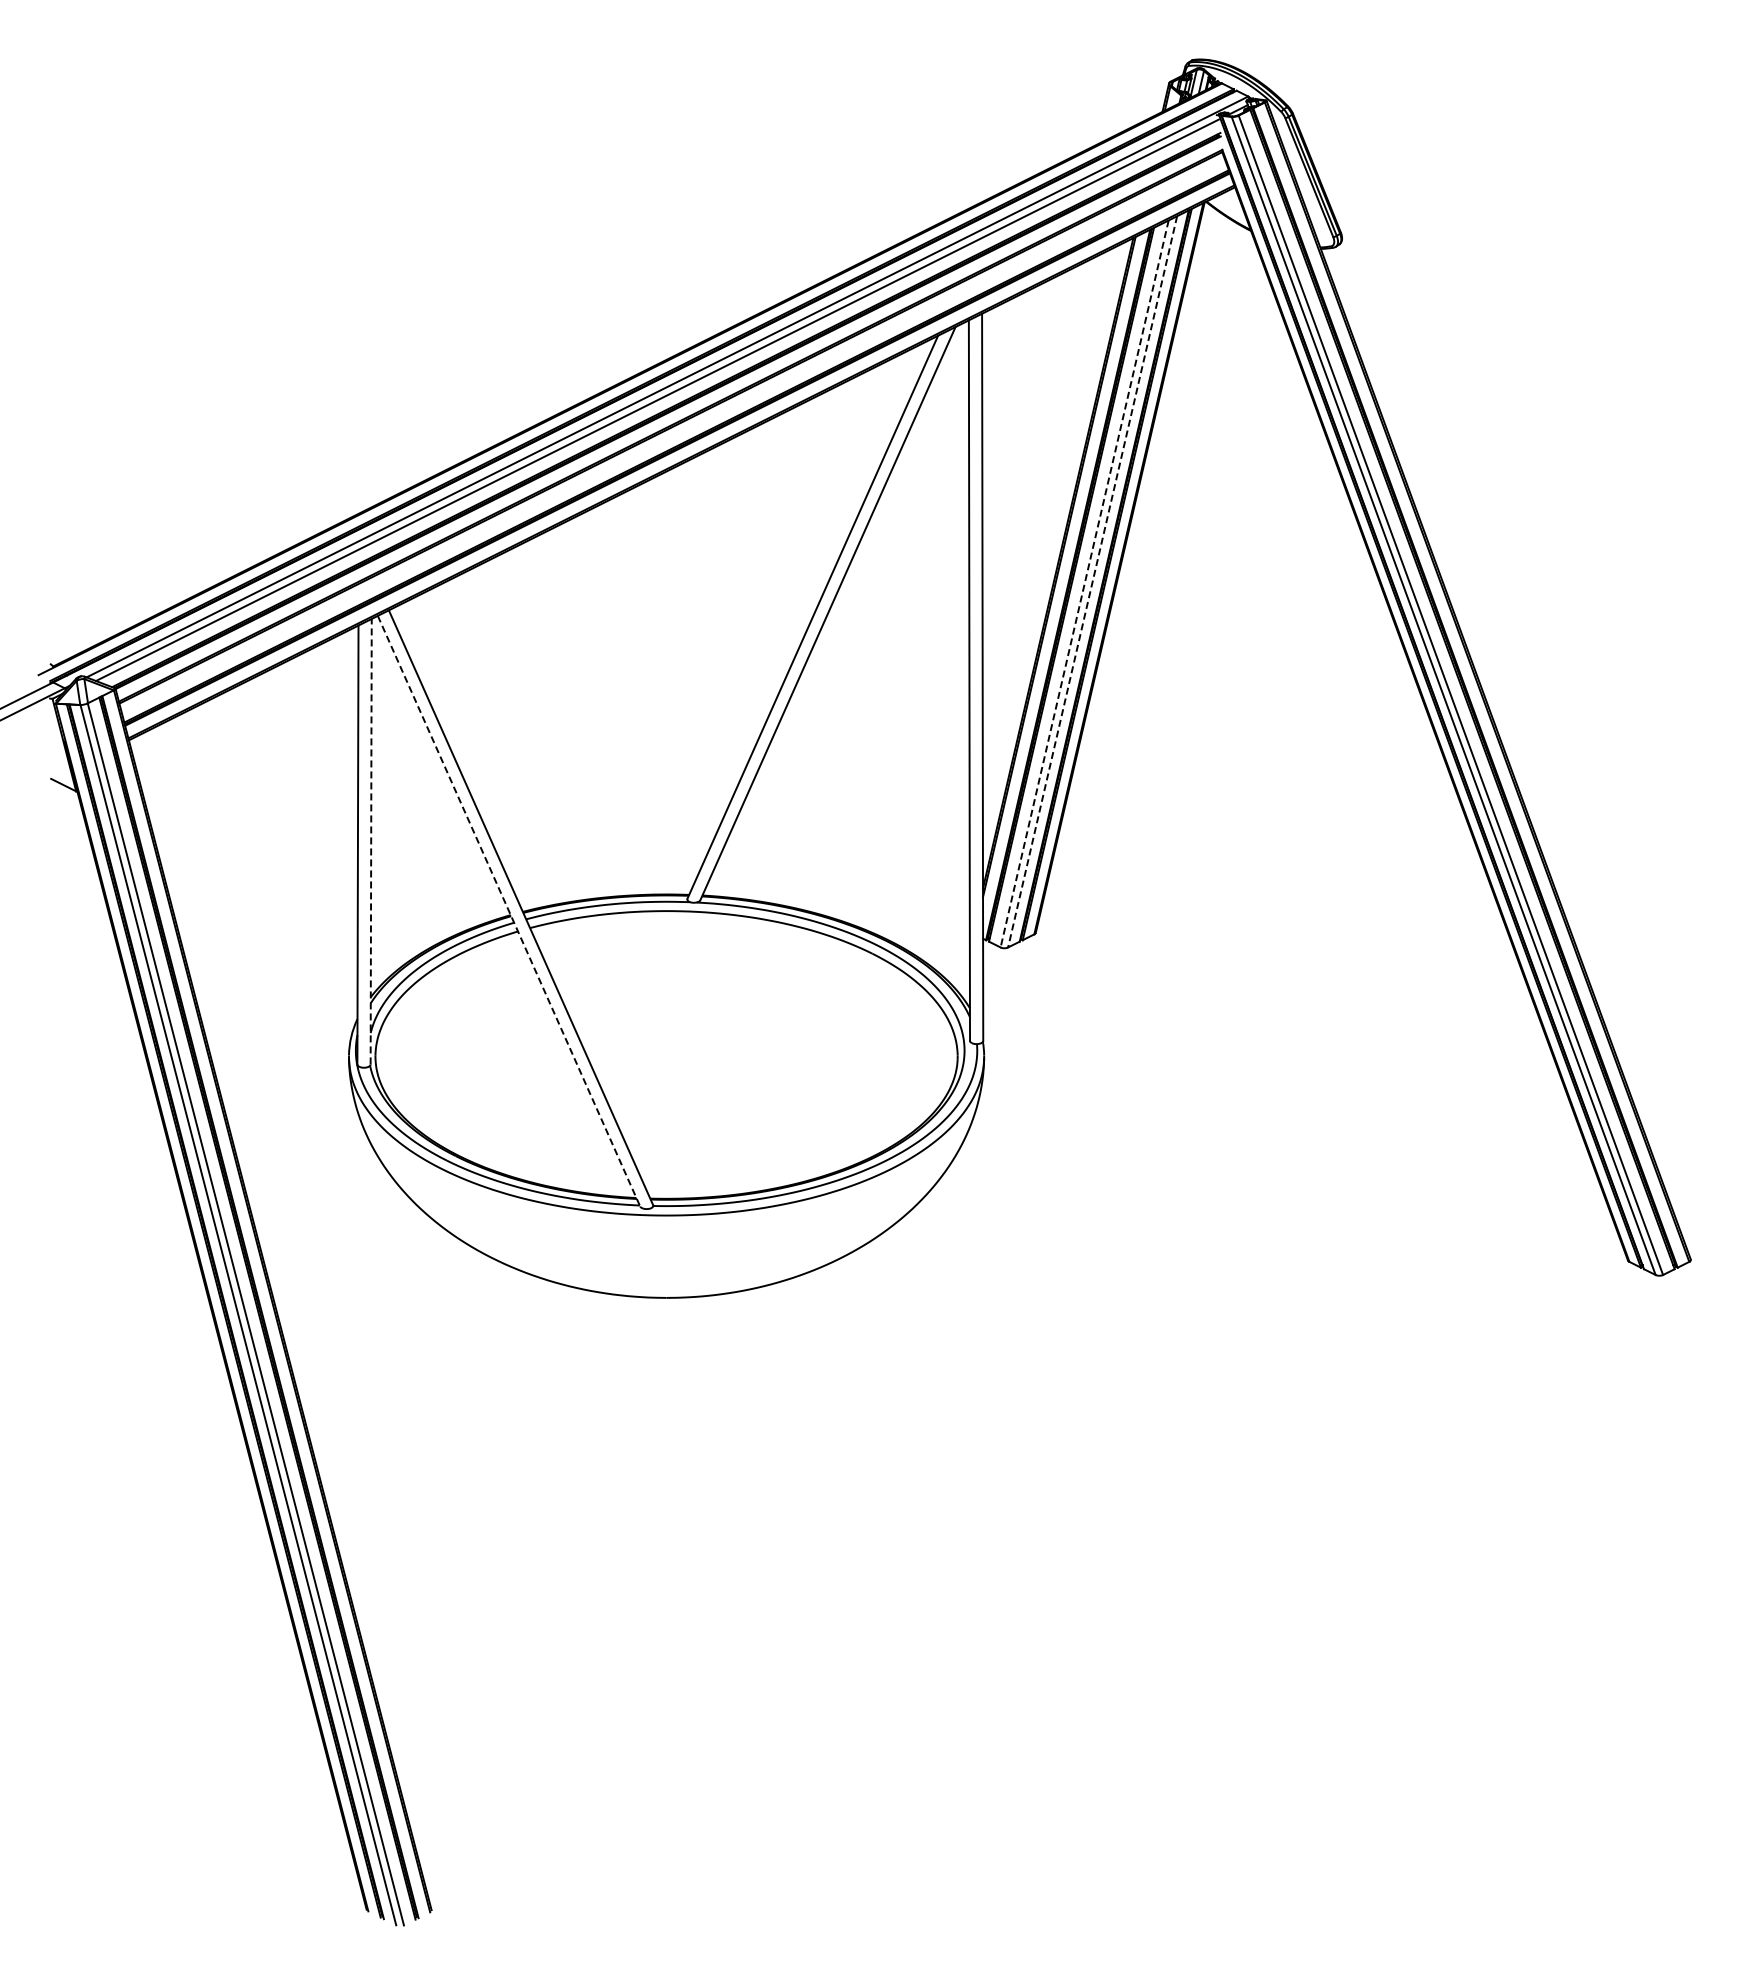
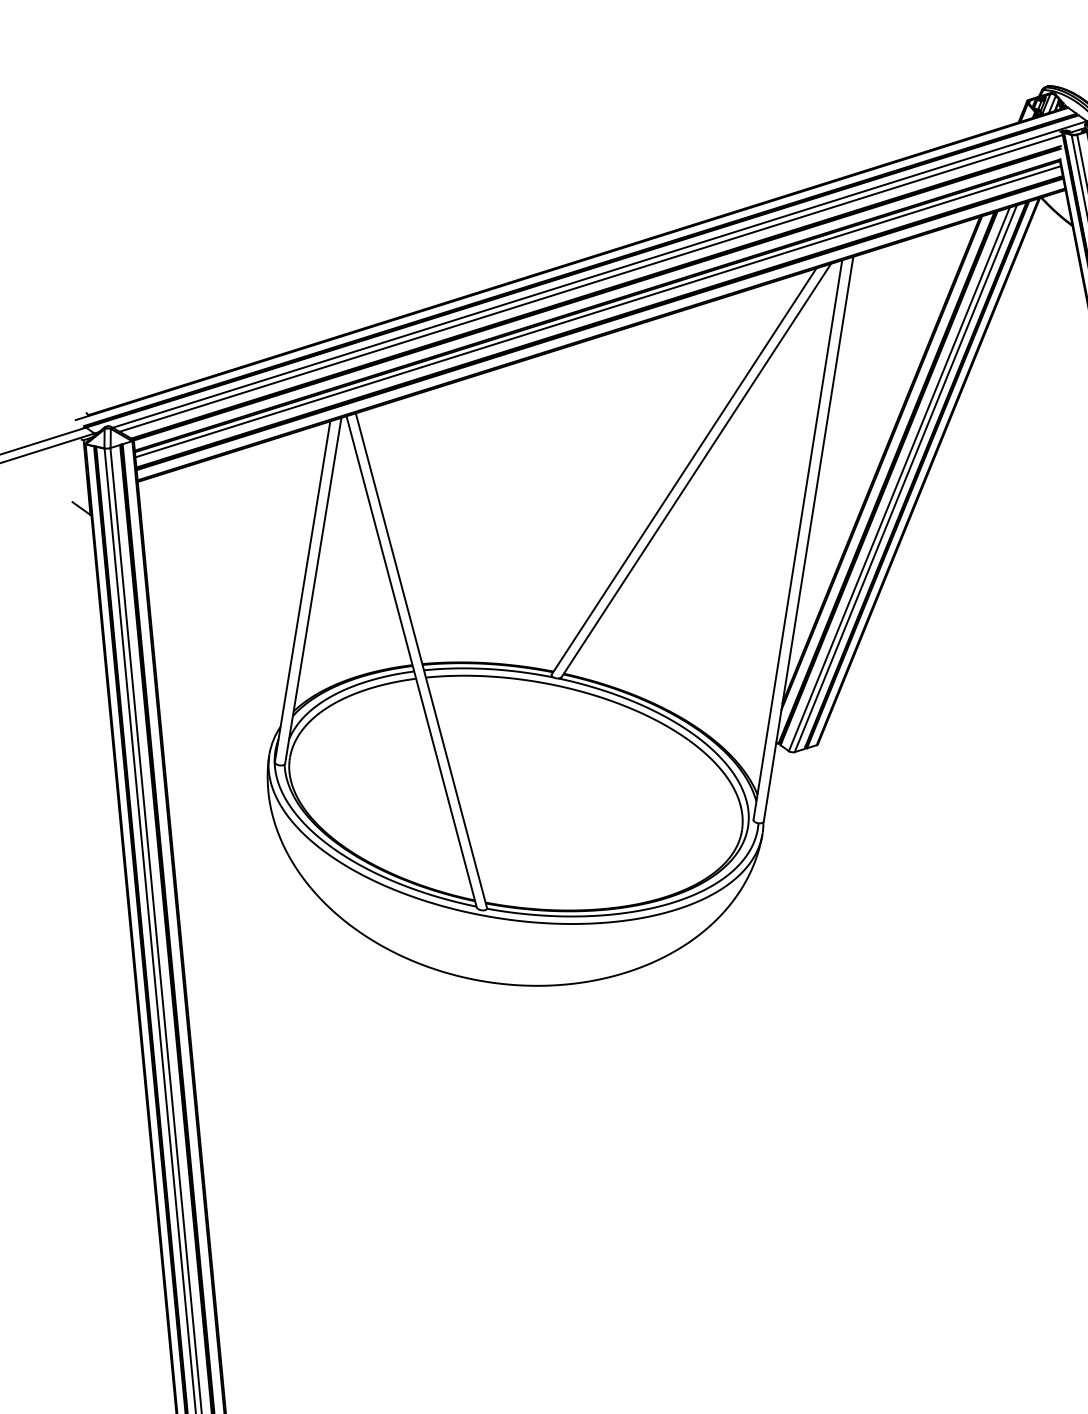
line: (672, 433) -> (598, 311), added
line: (1092, 582) -> (905, 479), dashed -> solid
line: (1084, 584) -> (899, 479), dashed -> solid
line: (371, 841) -> (313, 590), dashed -> solid
line: (509, 911) -> (412, 662), dashed -> solid

